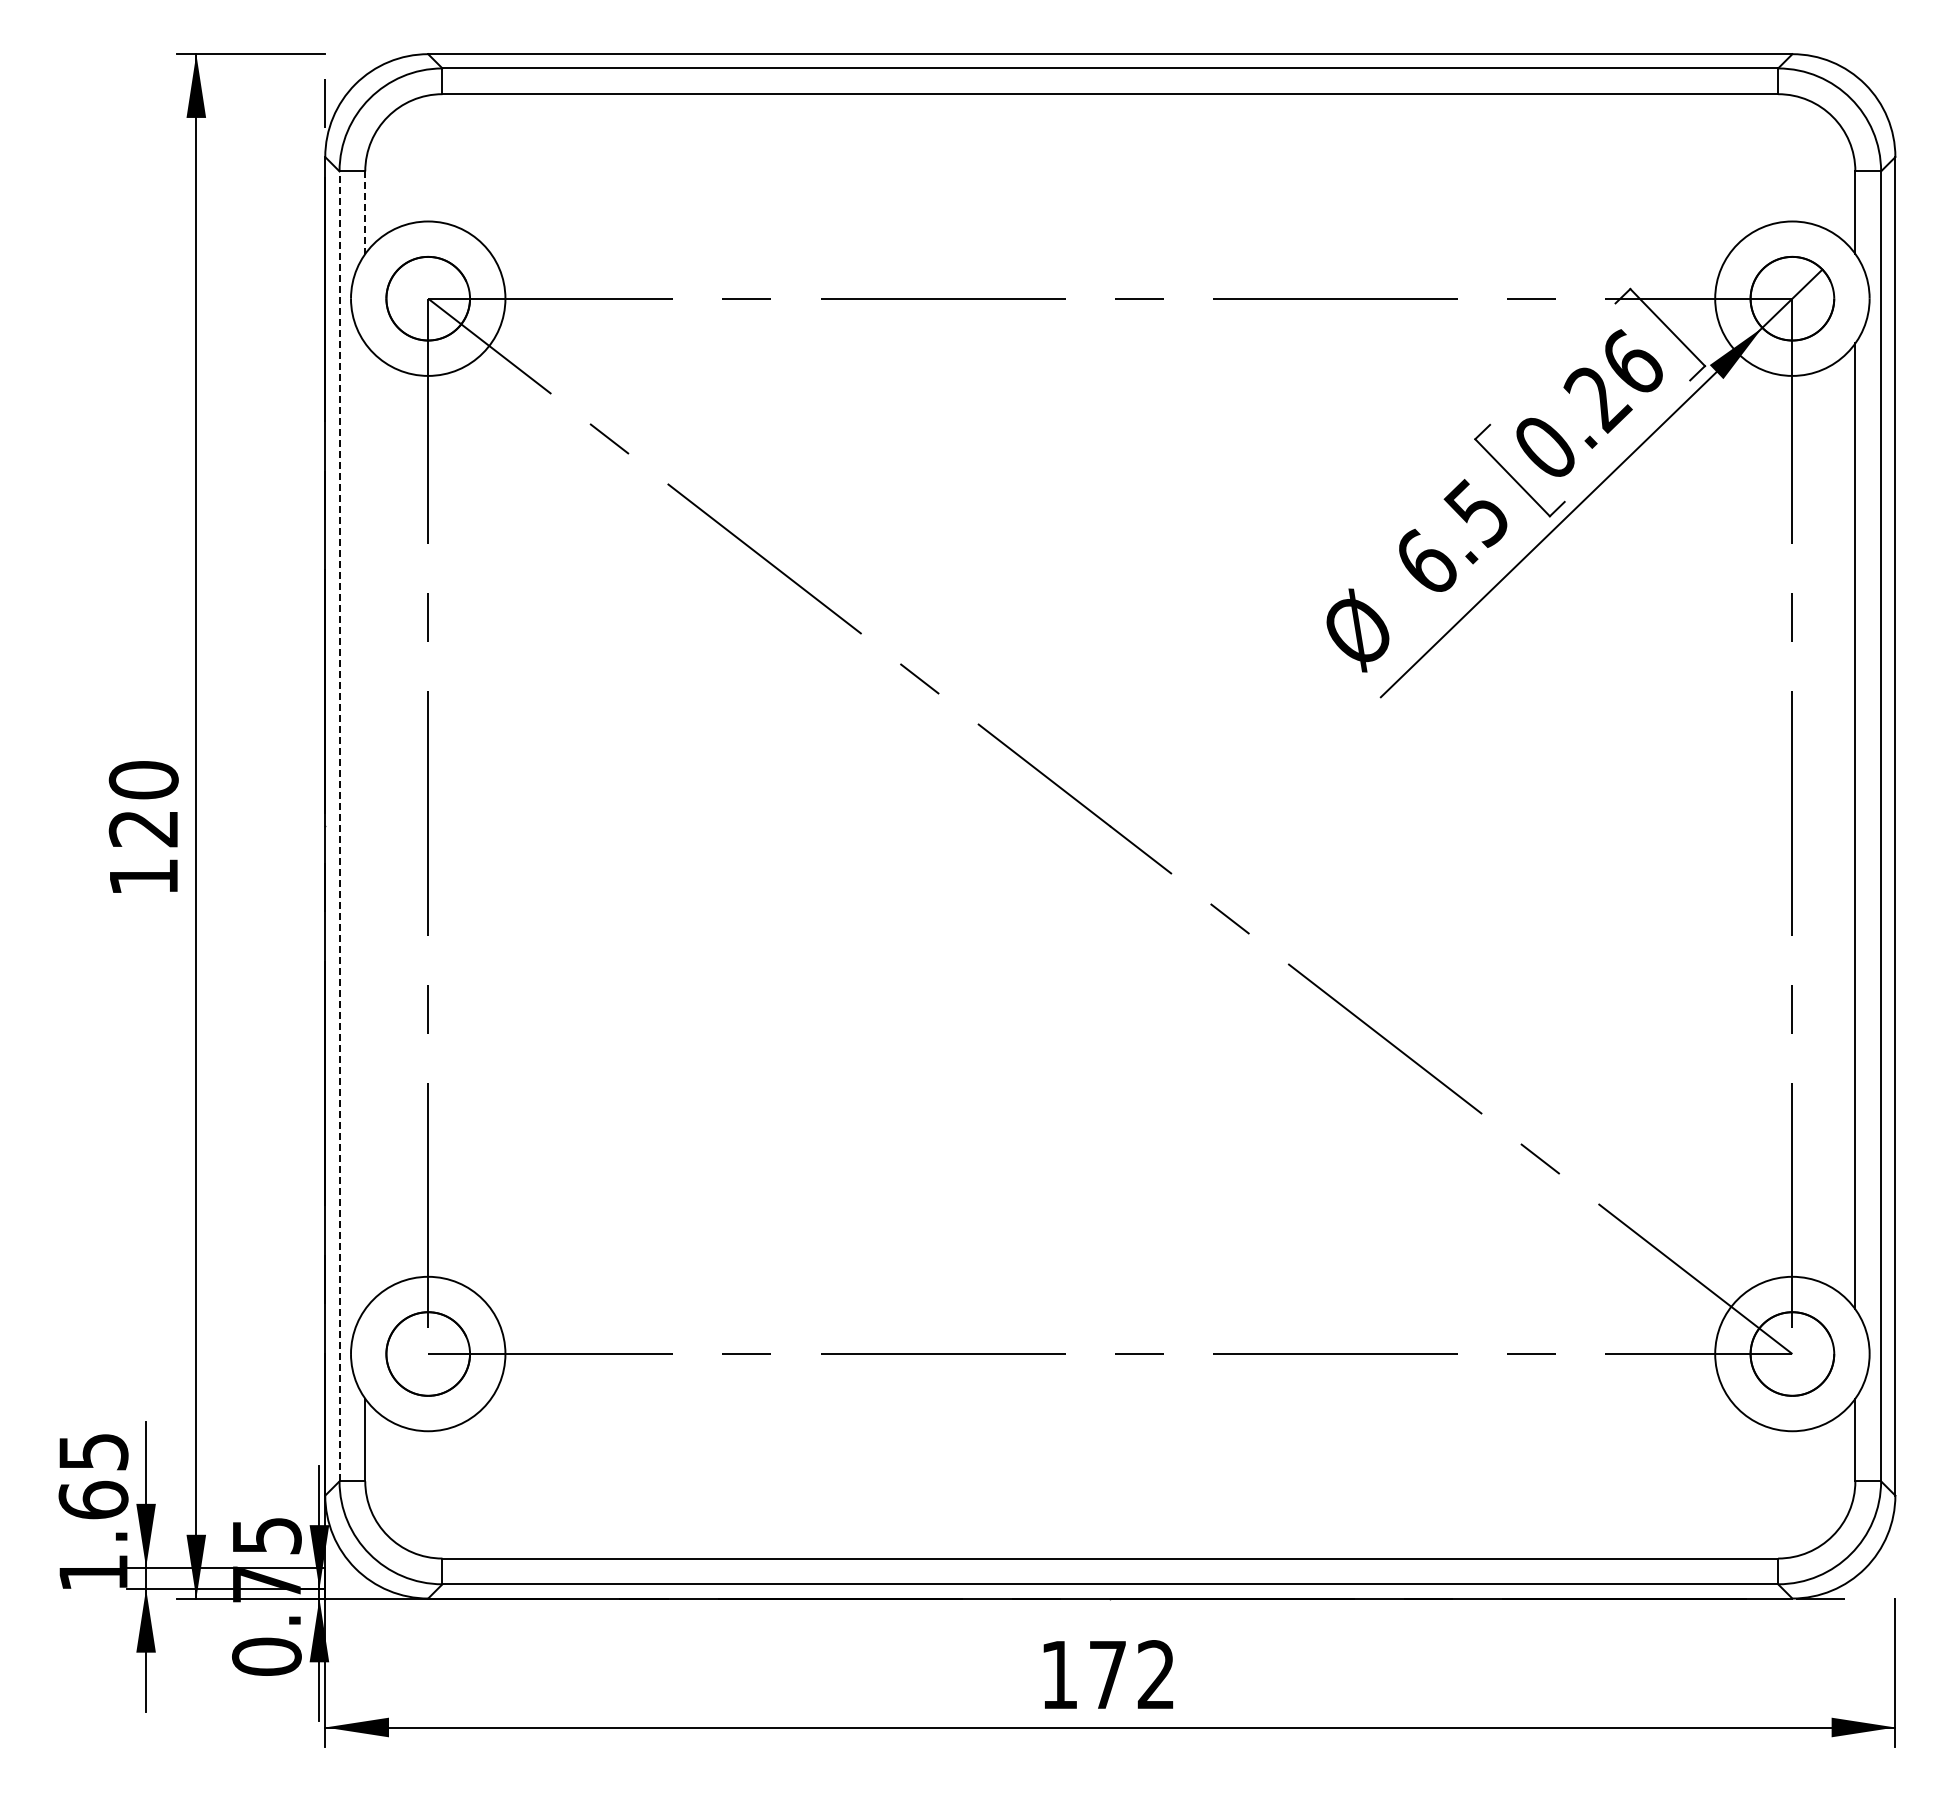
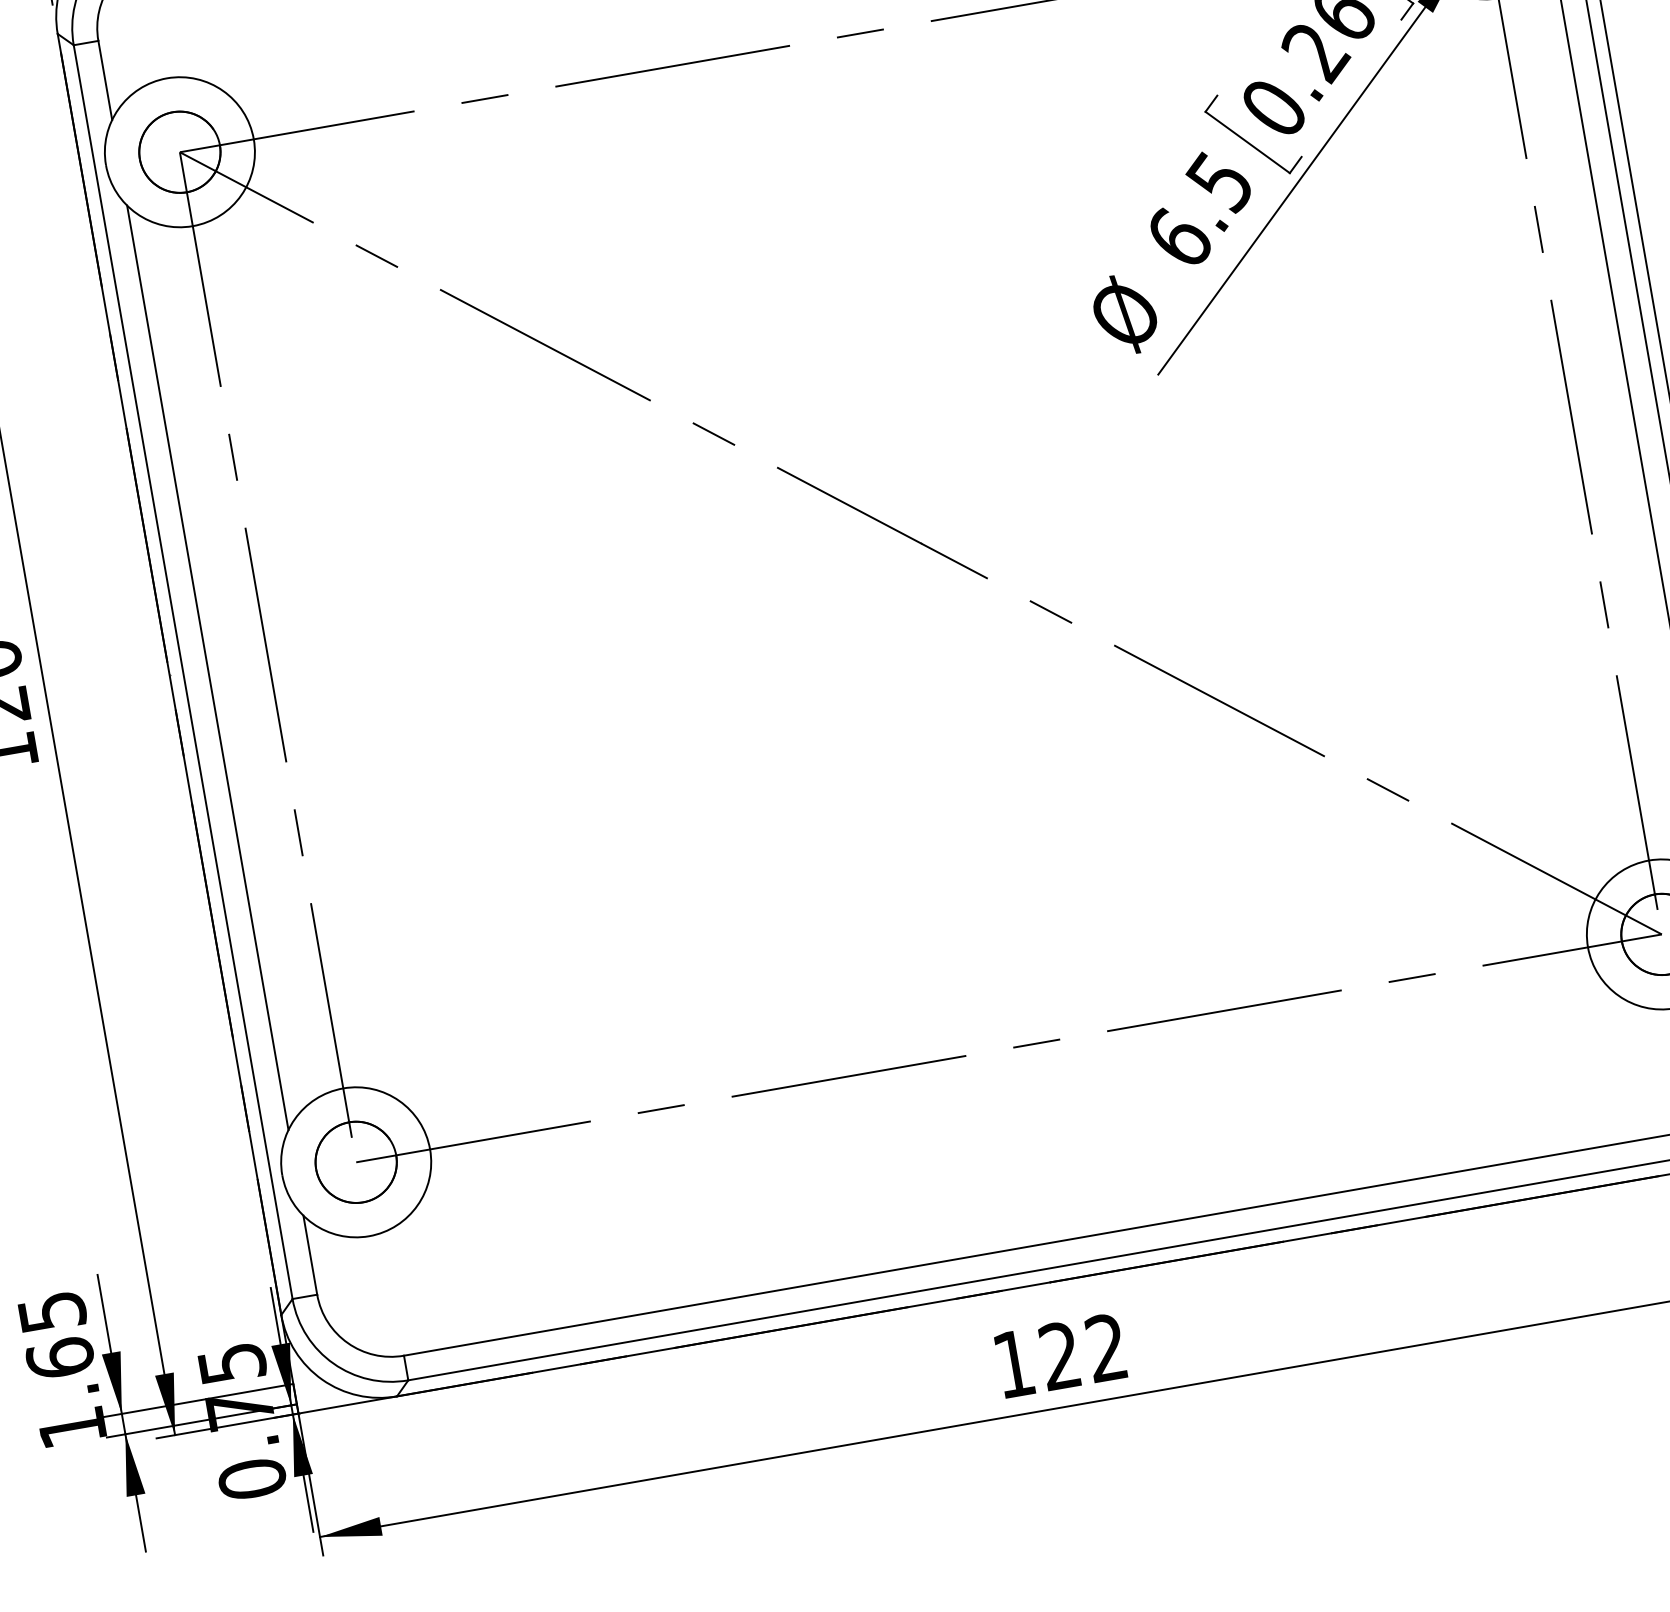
line: (365, 213) -> (105, 81), dashed -> solid
line: (339, 826) -> (183, 672), dashed -> solid
line: (365, 826) -> (208, 667), added
text: (1107, 1674) -> (1059, 1355), 172 -> 122

